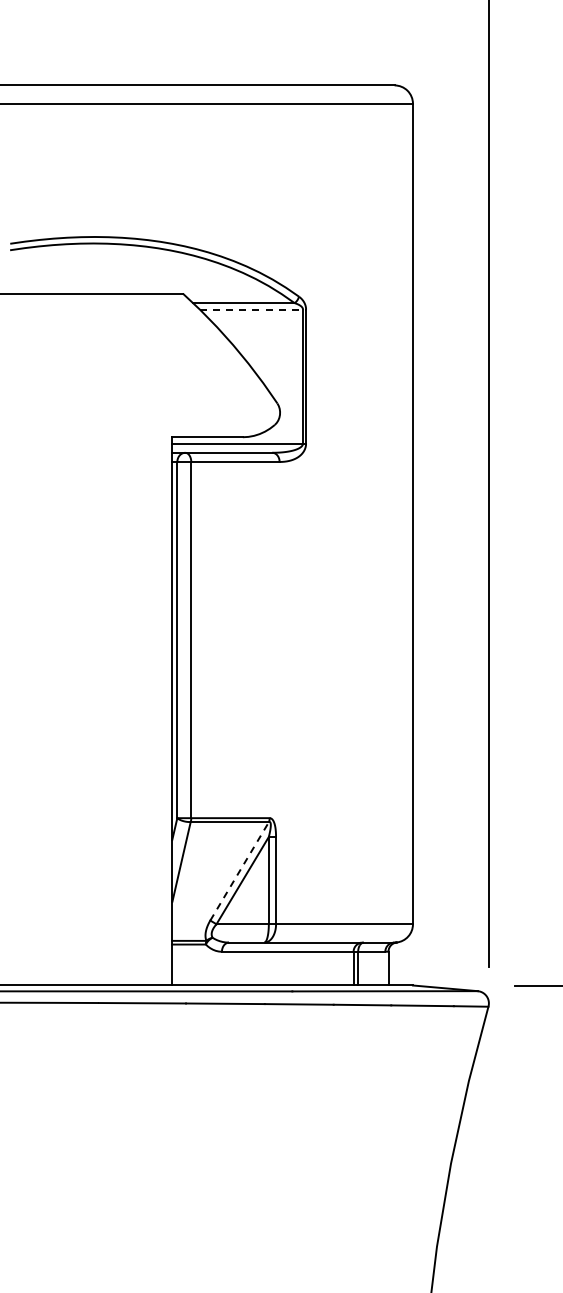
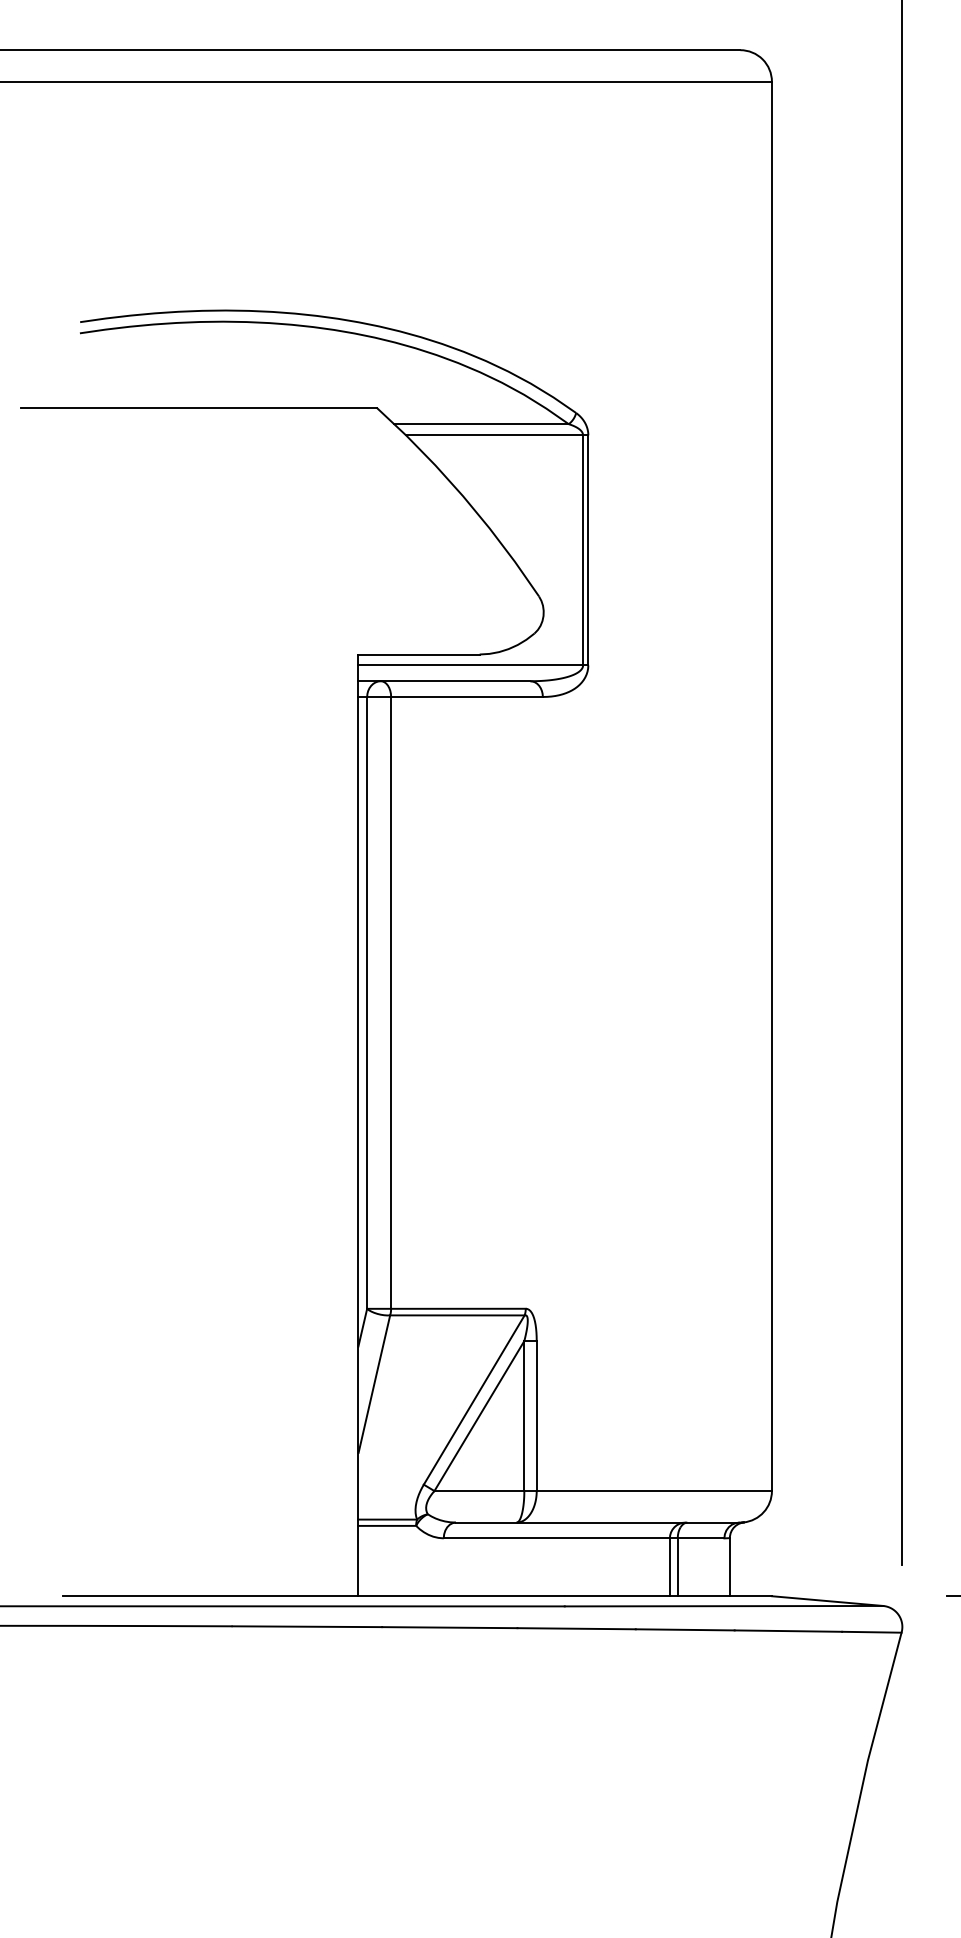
line: (253, 309) -> (497, 435), dashed -> solid
line: (239, 870) -> (473, 1398), dashed -> solid

